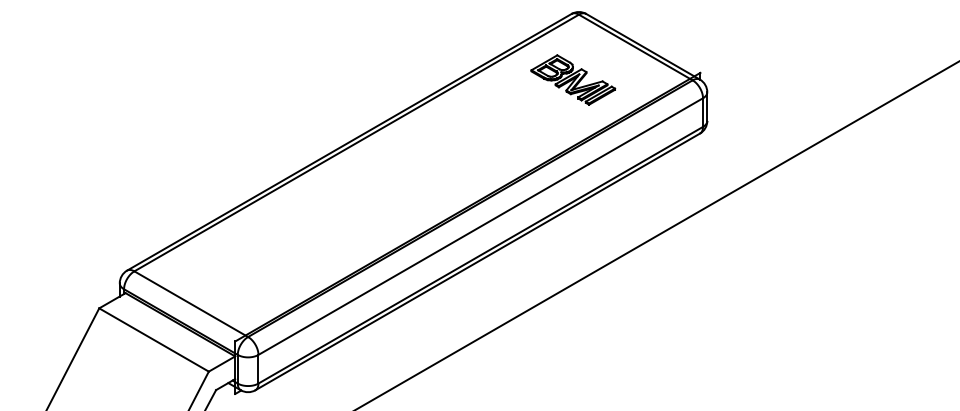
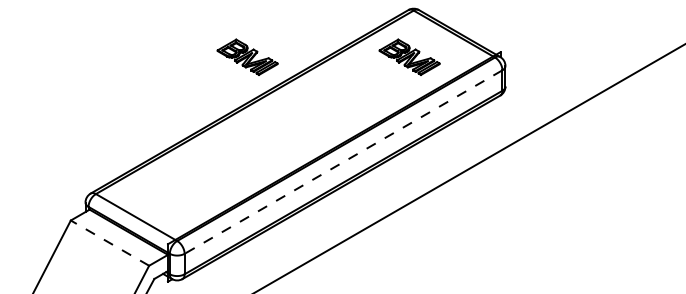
part: (346, 78) -> (247, 56), added
line: (480, 227) -> (343, 162), solid -> dashed
line: (153, 339) -> (109, 242), solid -> dashed

